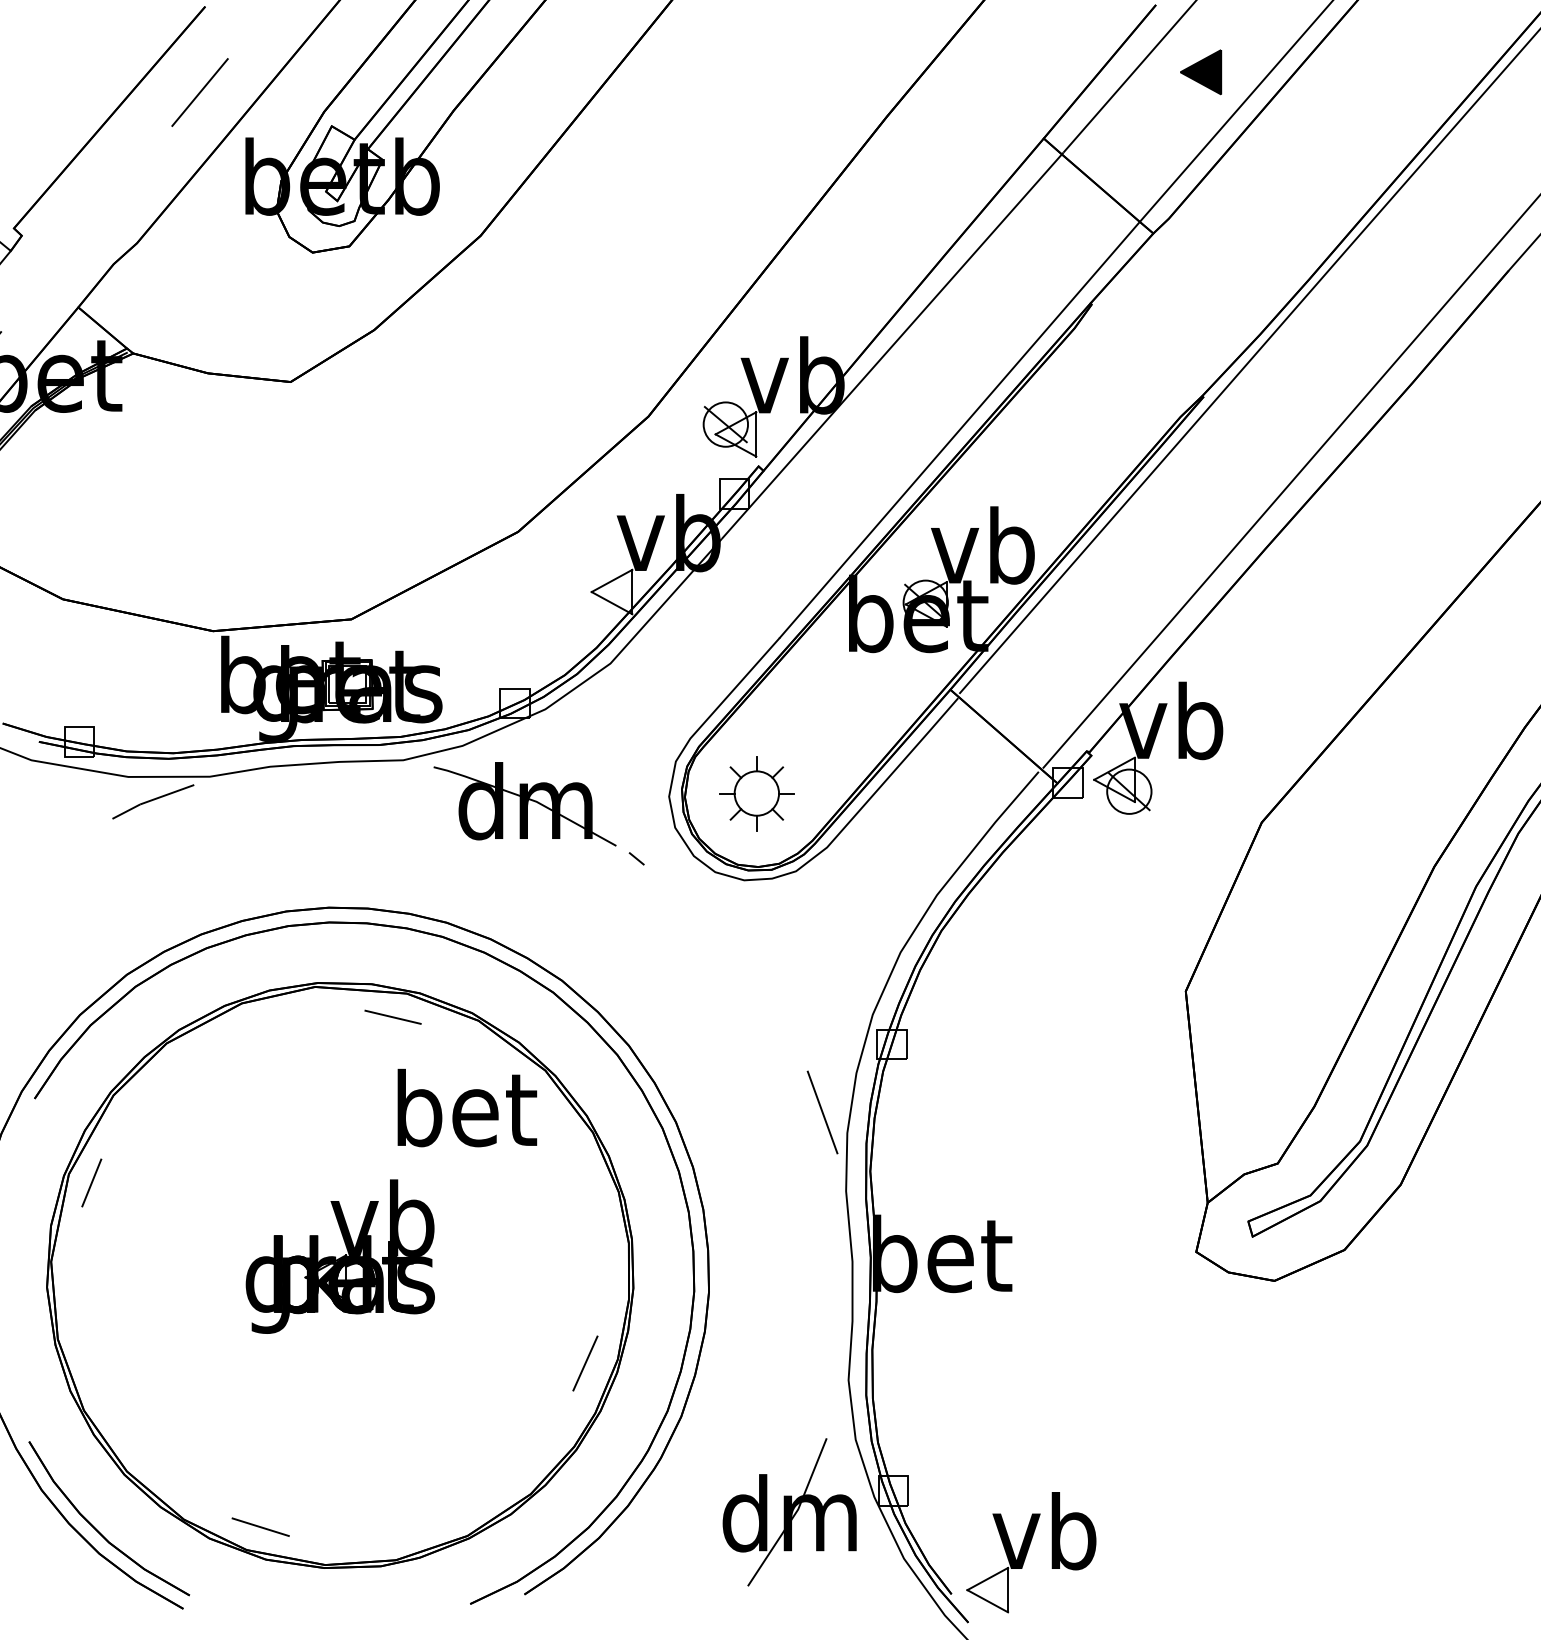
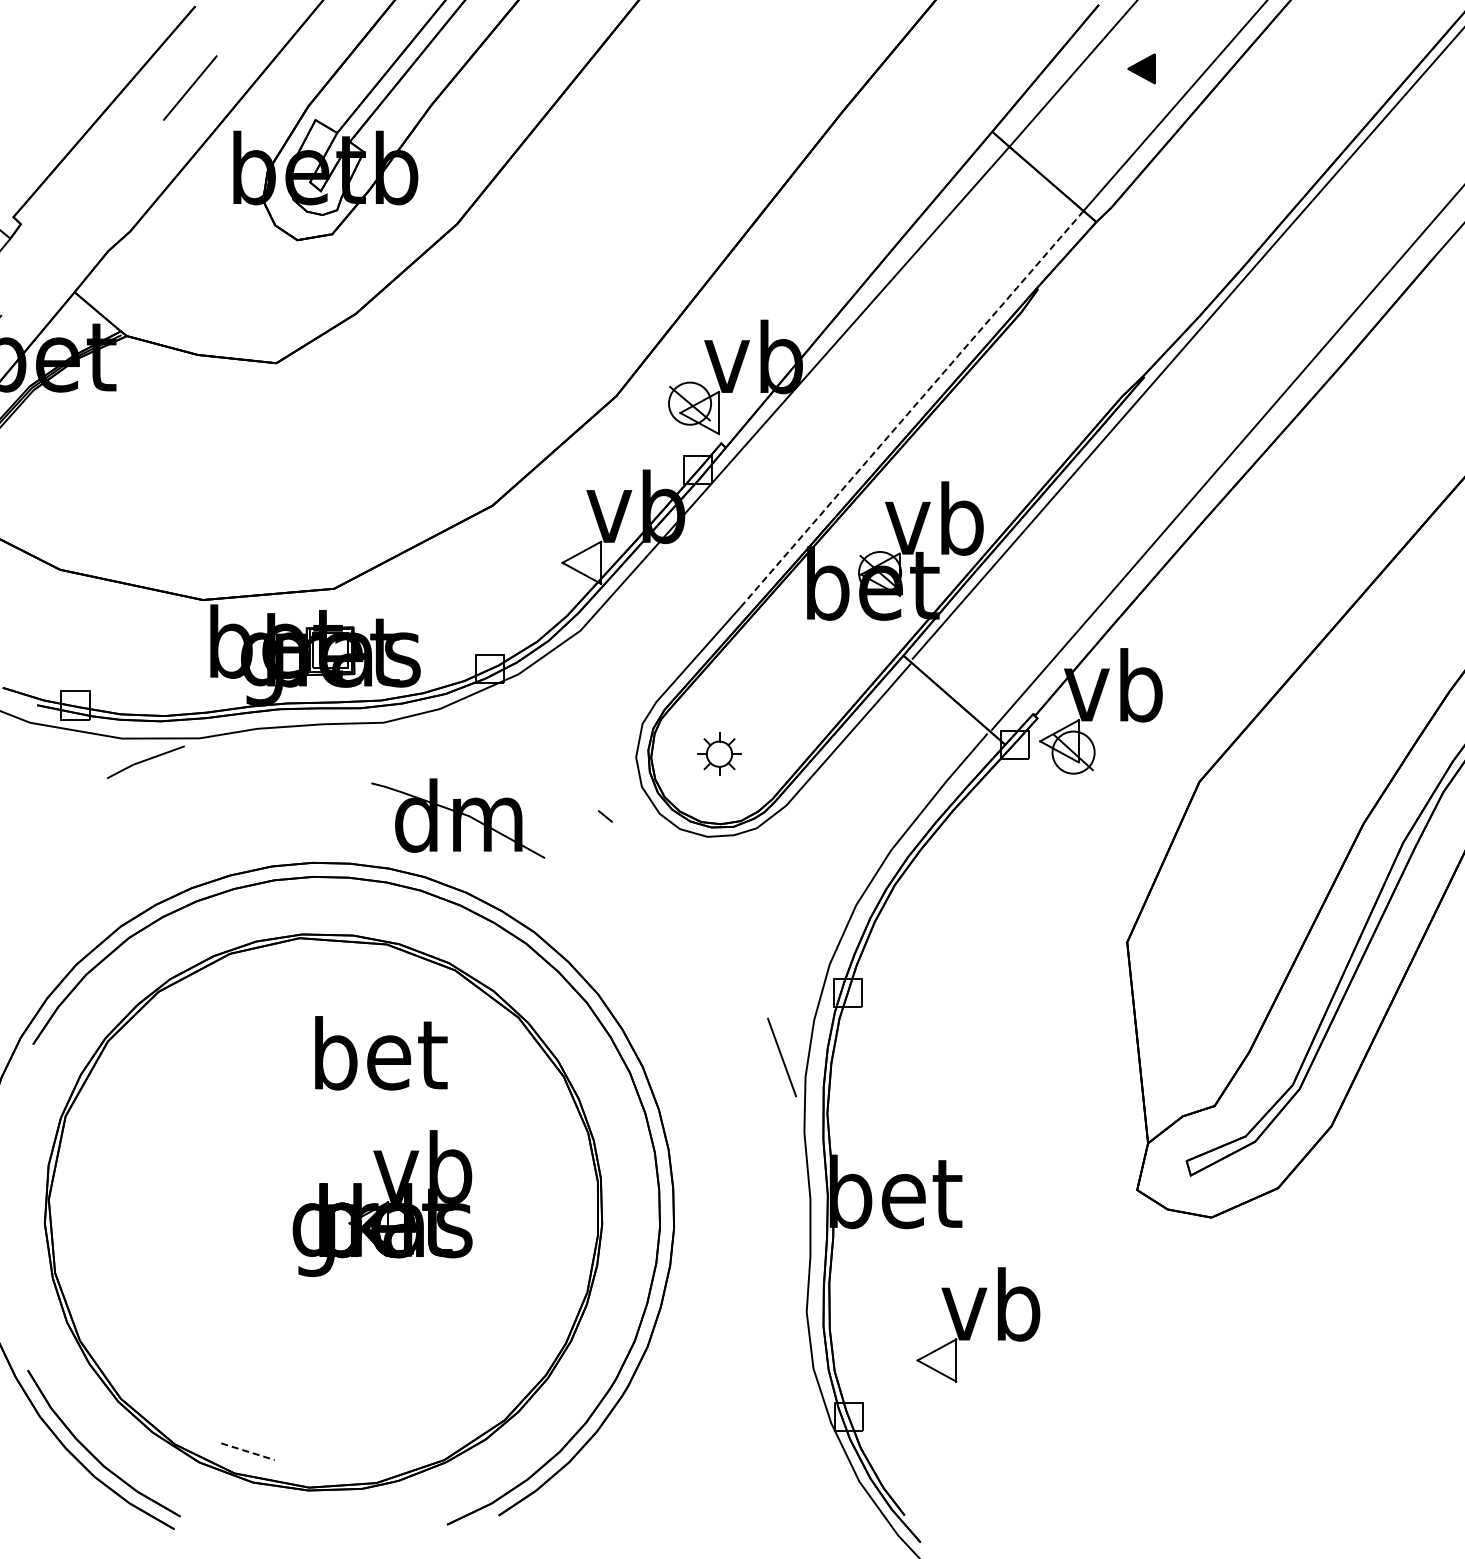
part: (1200, 71) -> (1141, 68), size x0.7
line: (959, 430) -> (912, 409), solid -> dashed
part: (756, 792) -> (719, 753), size x0.6
part: (525, 804) -> (458, 818), moved
line: (392, 1016) -> (373, 966), removed
text: (467, 1108) -> (381, 1053), moved
line: (91, 1182) -> (87, 1124), removed
part: (340, 1256) -> (382, 1203), moved
line: (585, 1362) -> (556, 1295), removed
part: (789, 1512) -> (750, 1437), removed
line: (260, 1527) -> (247, 1451), solid -> dashed
part: (1031, 1552) -> (978, 1324), moved

